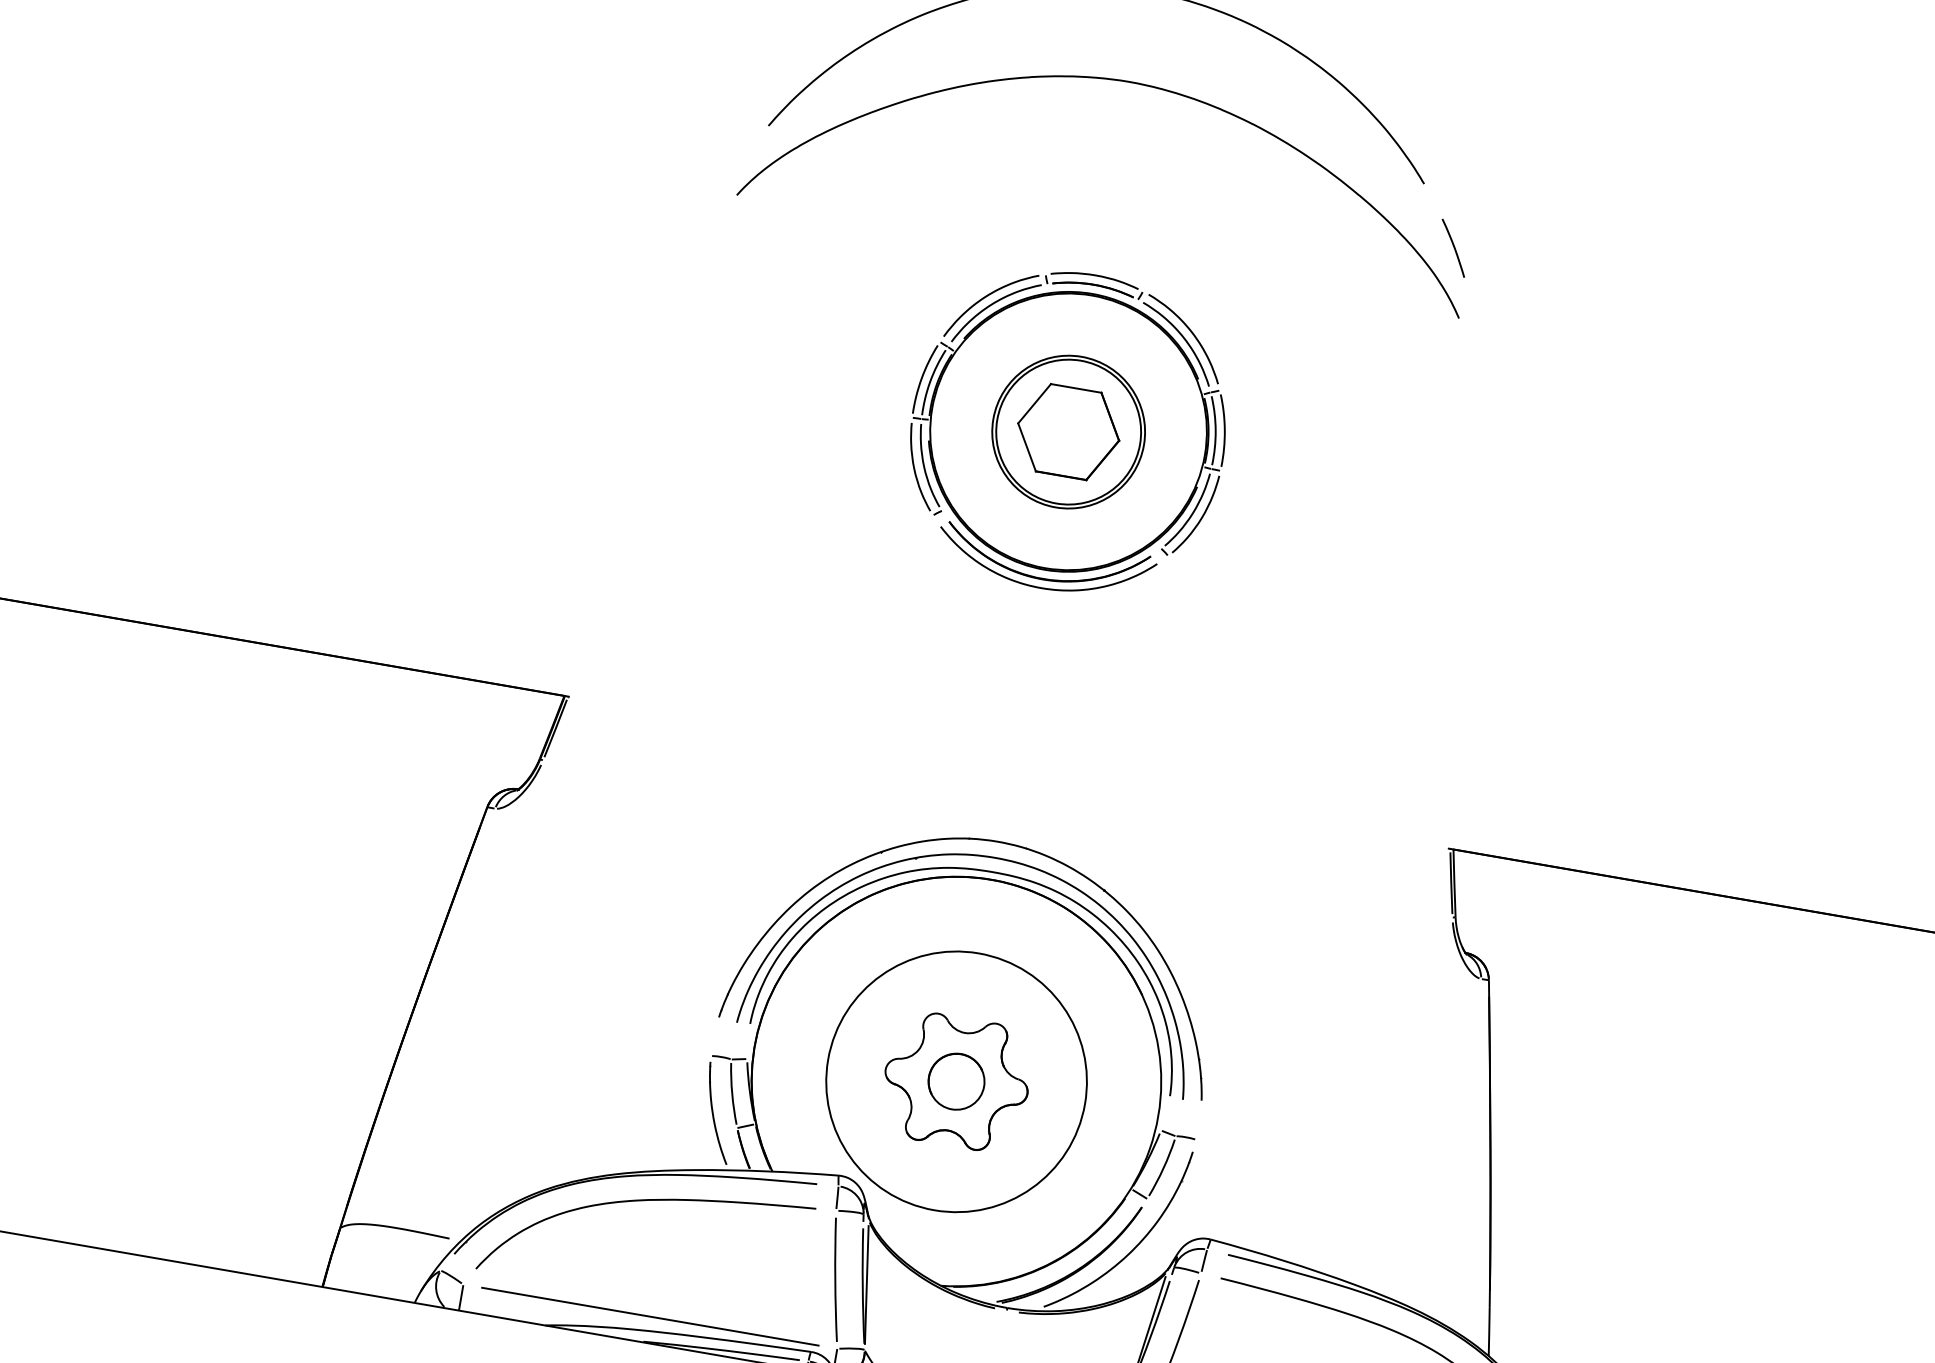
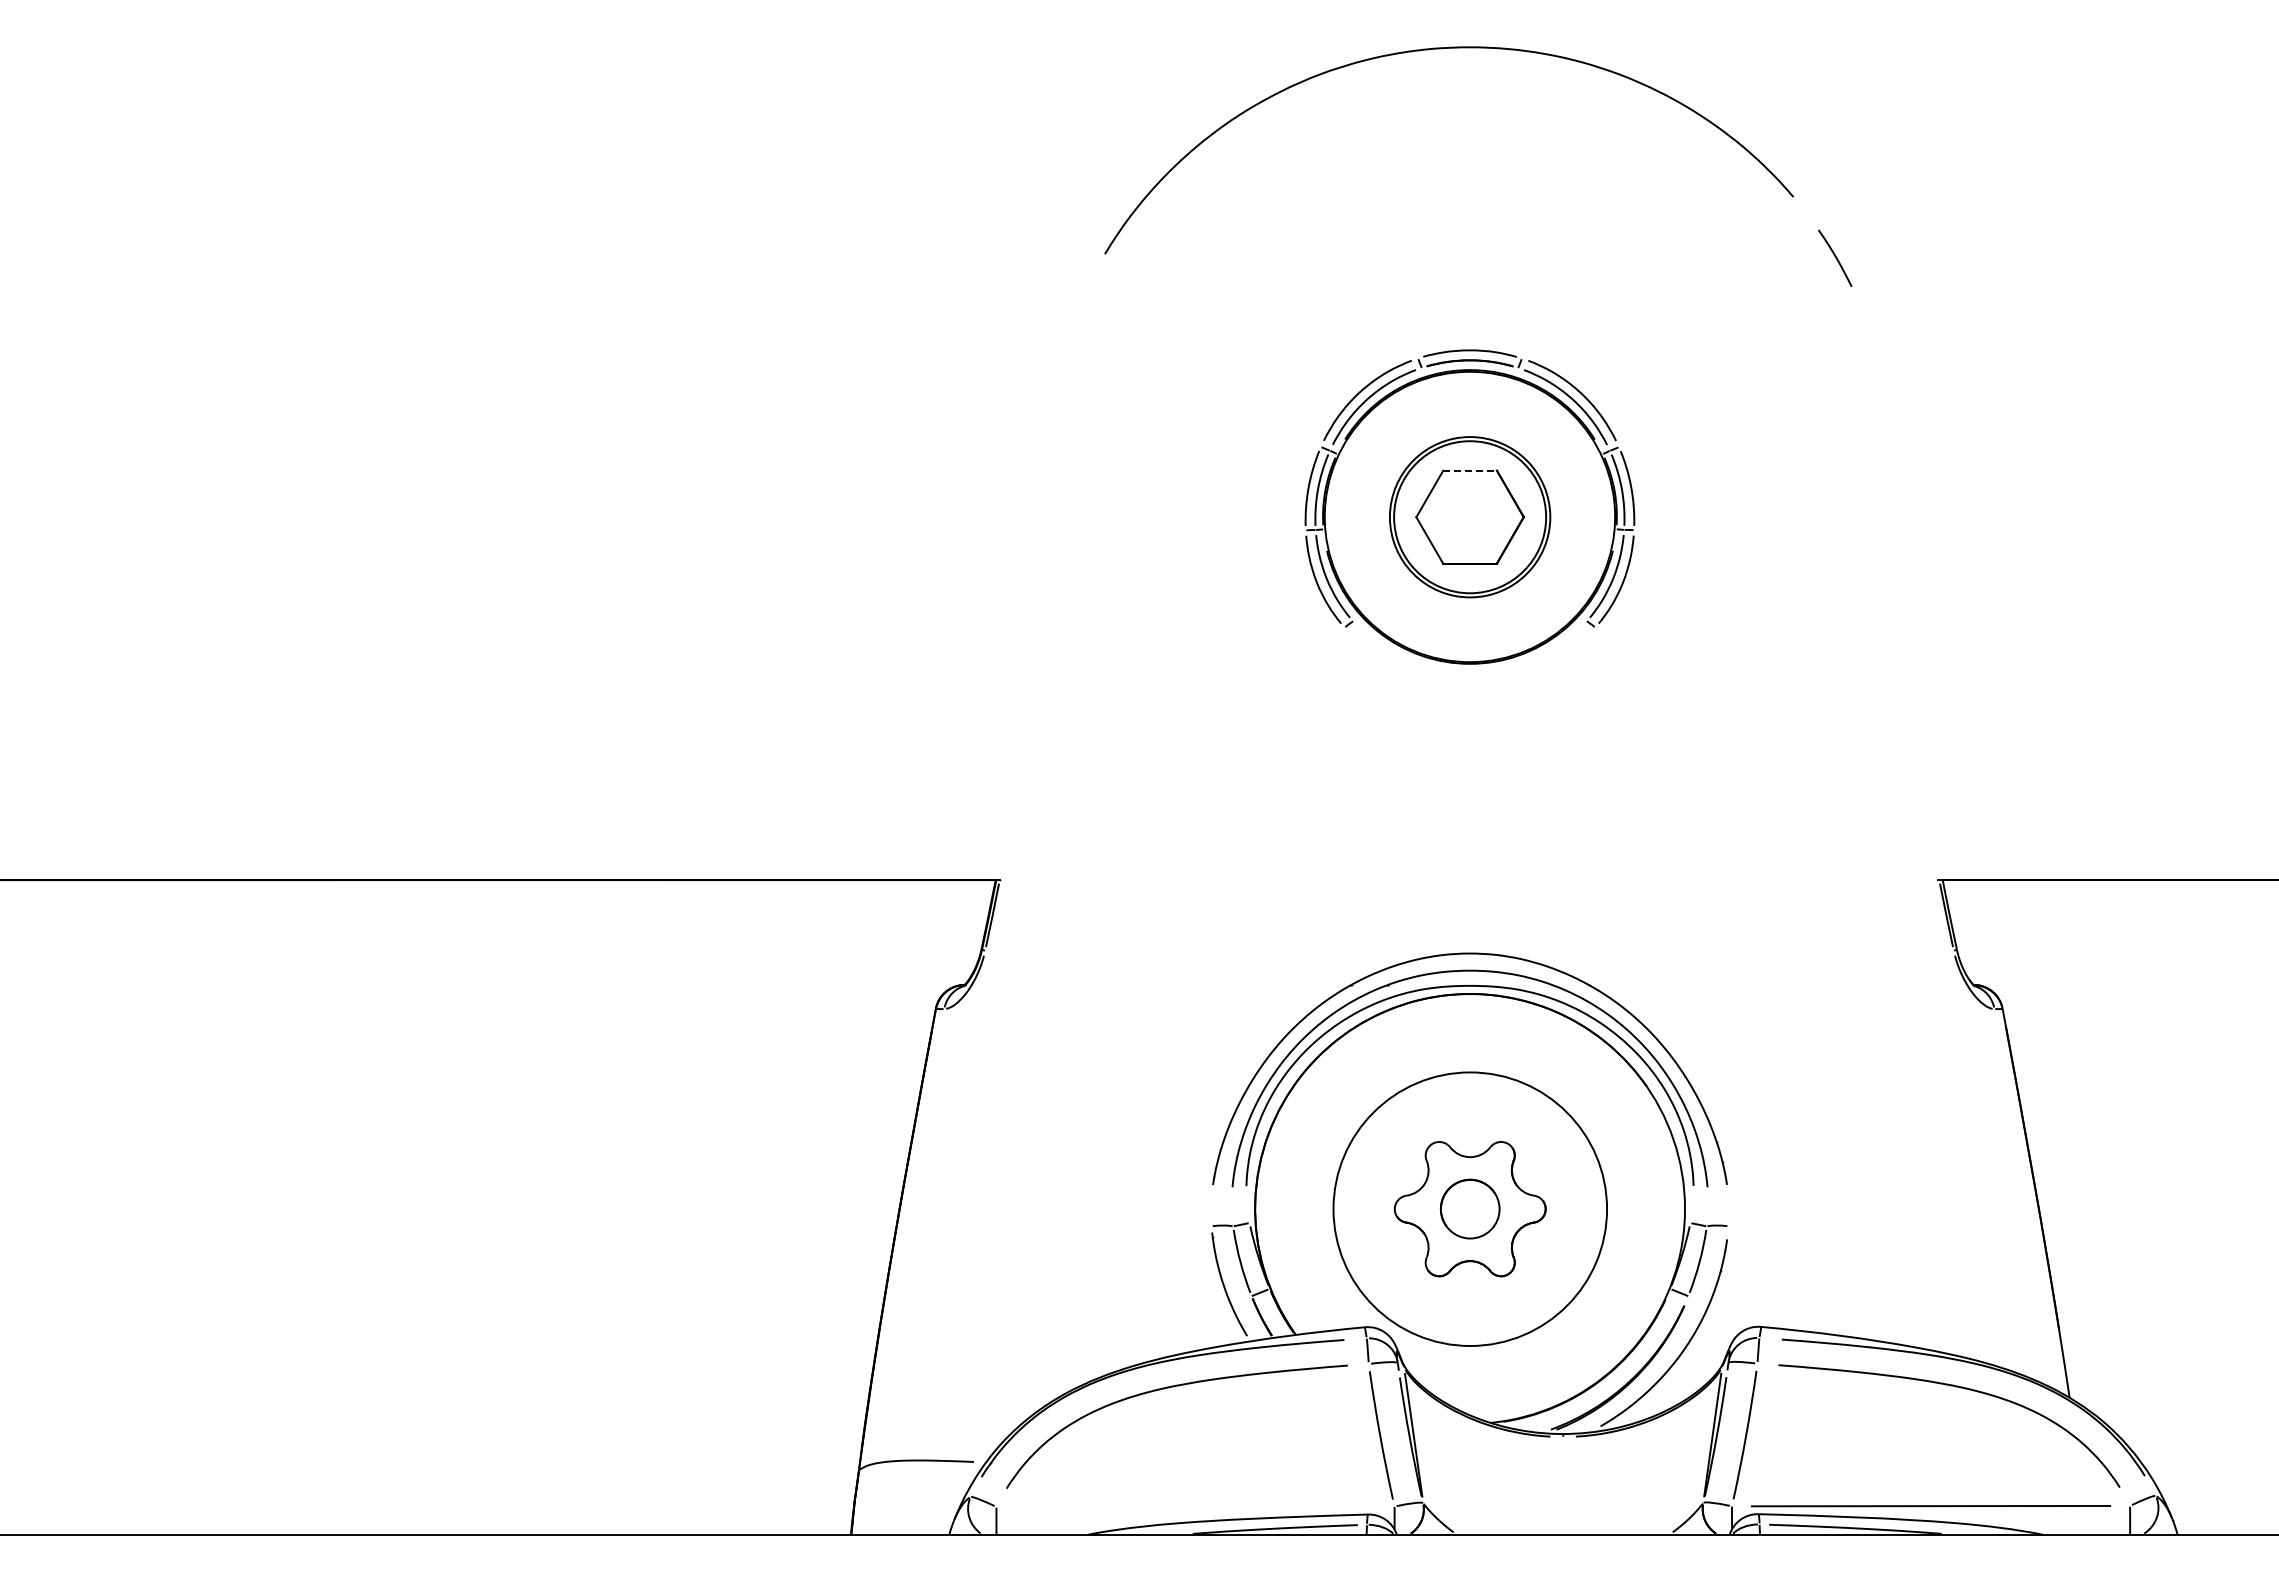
curve: (1128, 83) -> (1469, 145), removed
line: (1076, 388) -> (1470, 470), solid -> dashed
part: (1042, 577) -> (1469, 672), removed
line: (650, 1316) -> (1195, 1506), removed

